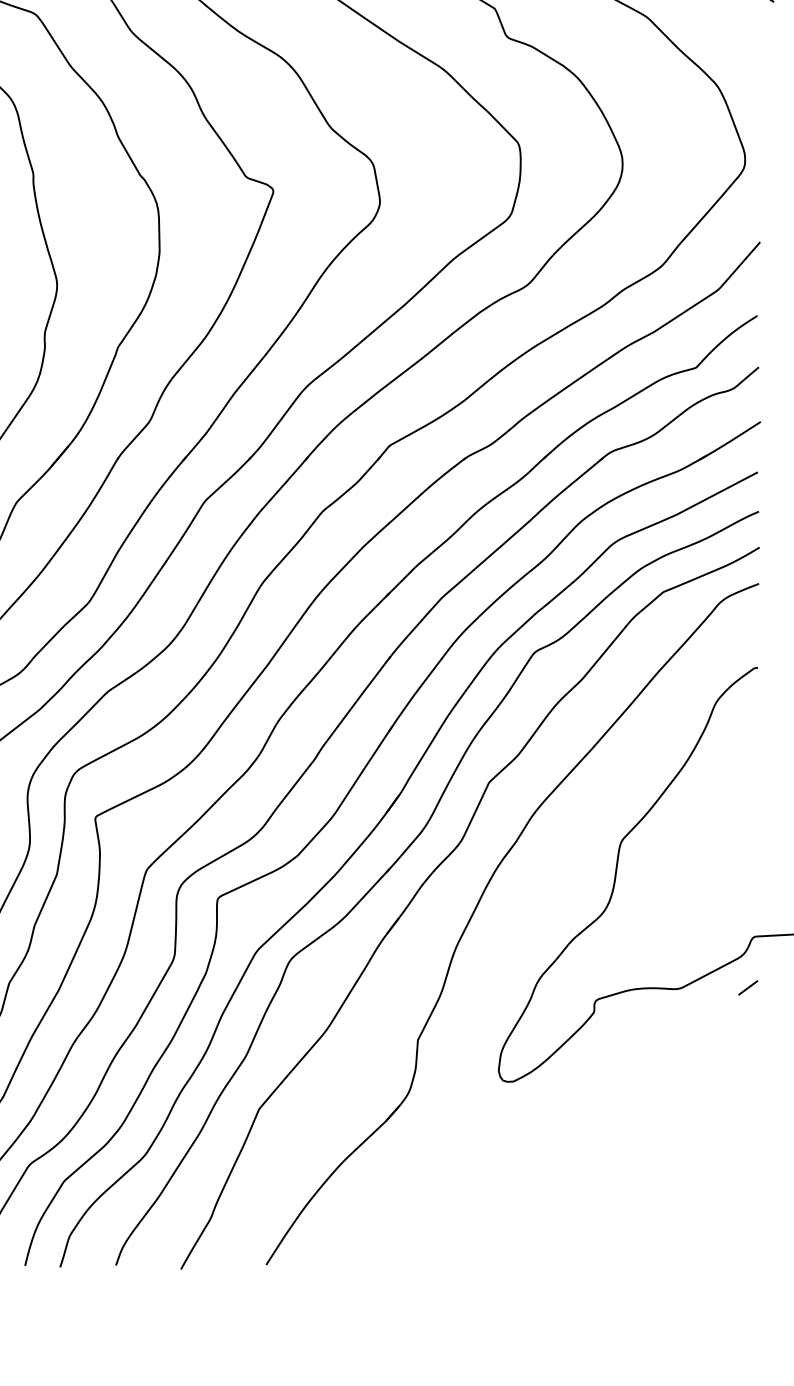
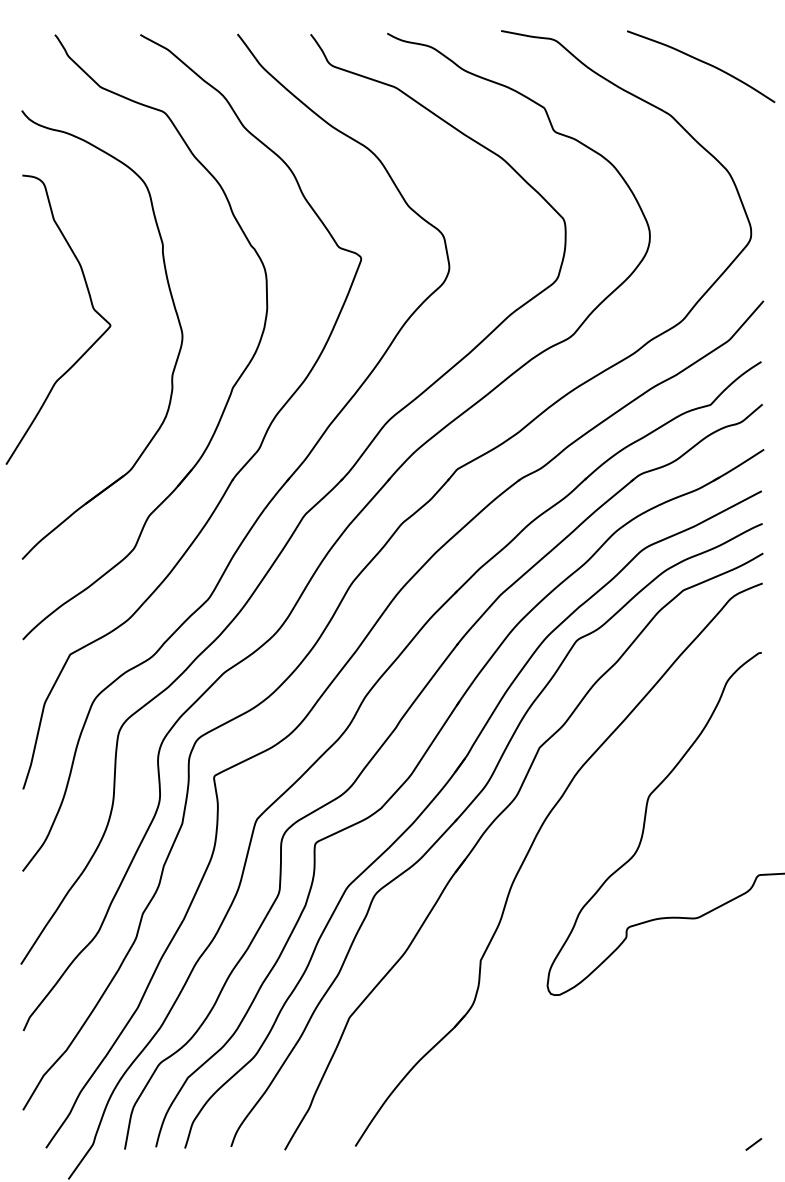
line: (747, 987) -> (753, 1144), moved

